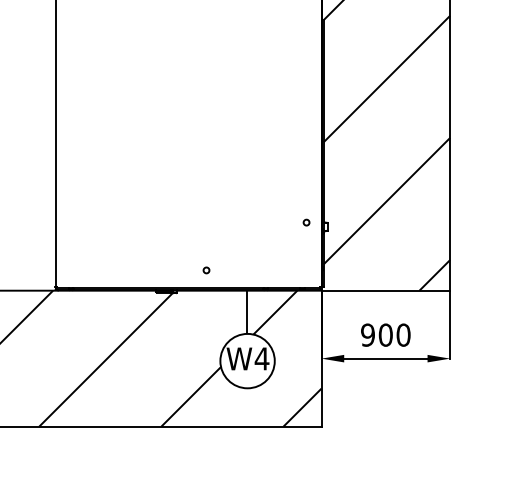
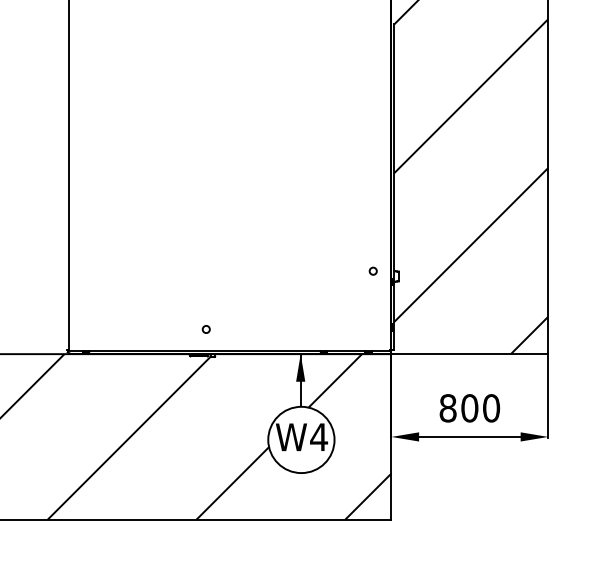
circle: (206, 270) -> (206, 329), moved
fill: (246, 301) -> (300, 367), added
text: (367, 334) -> (447, 407), 900 -> 800

